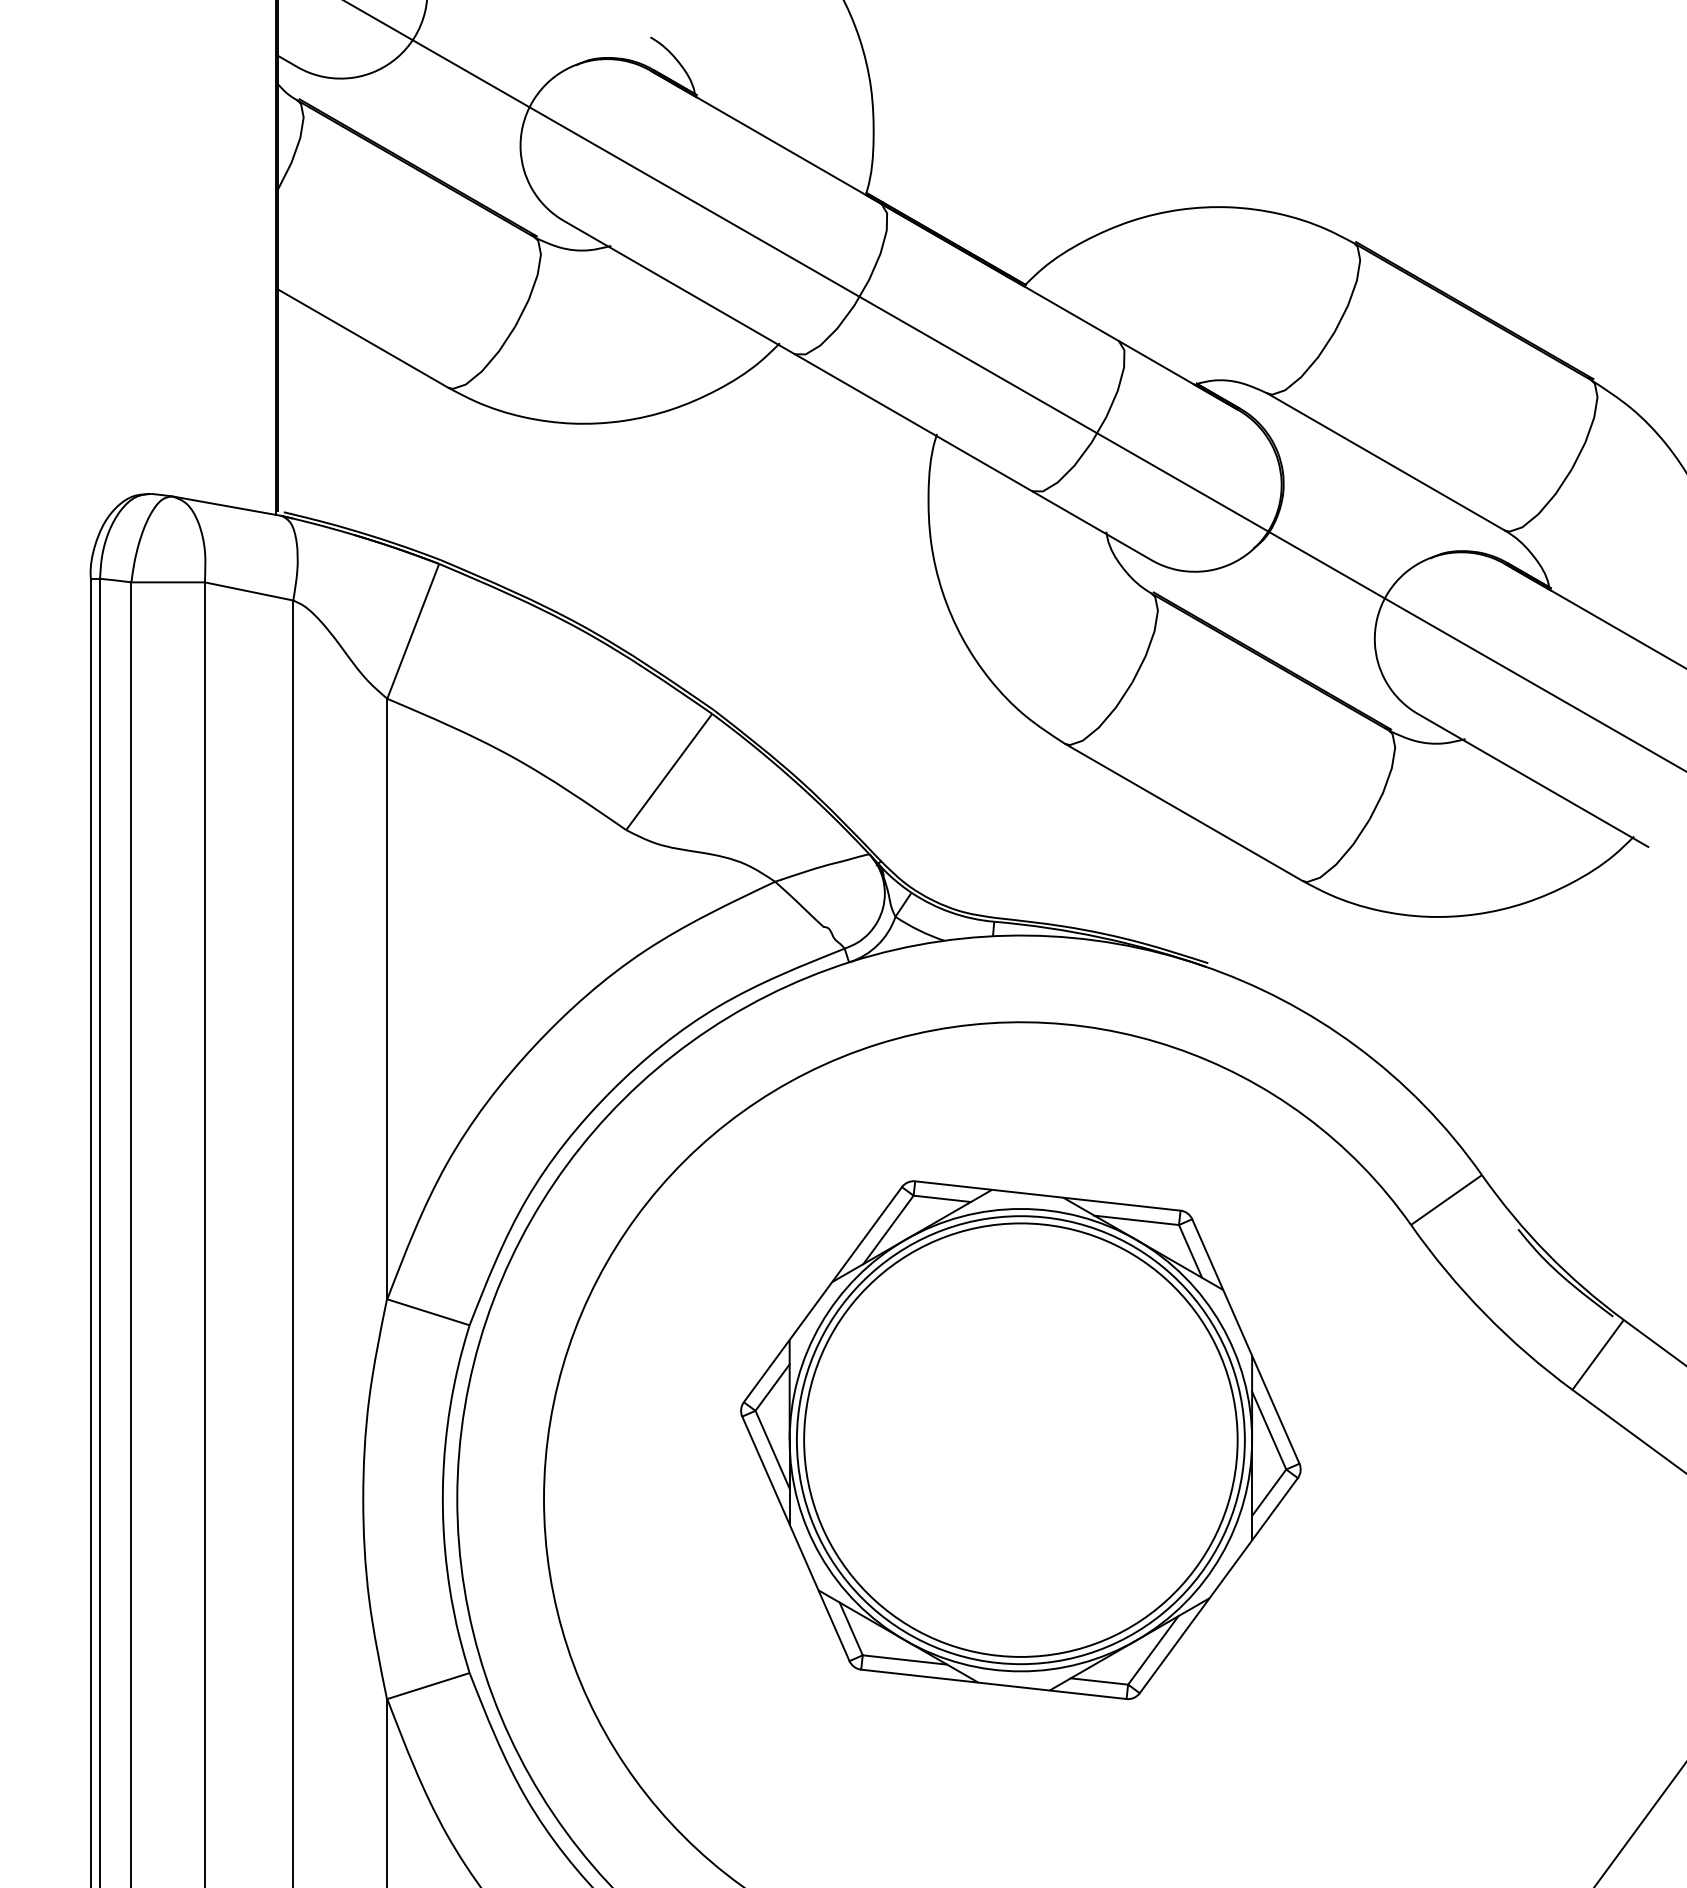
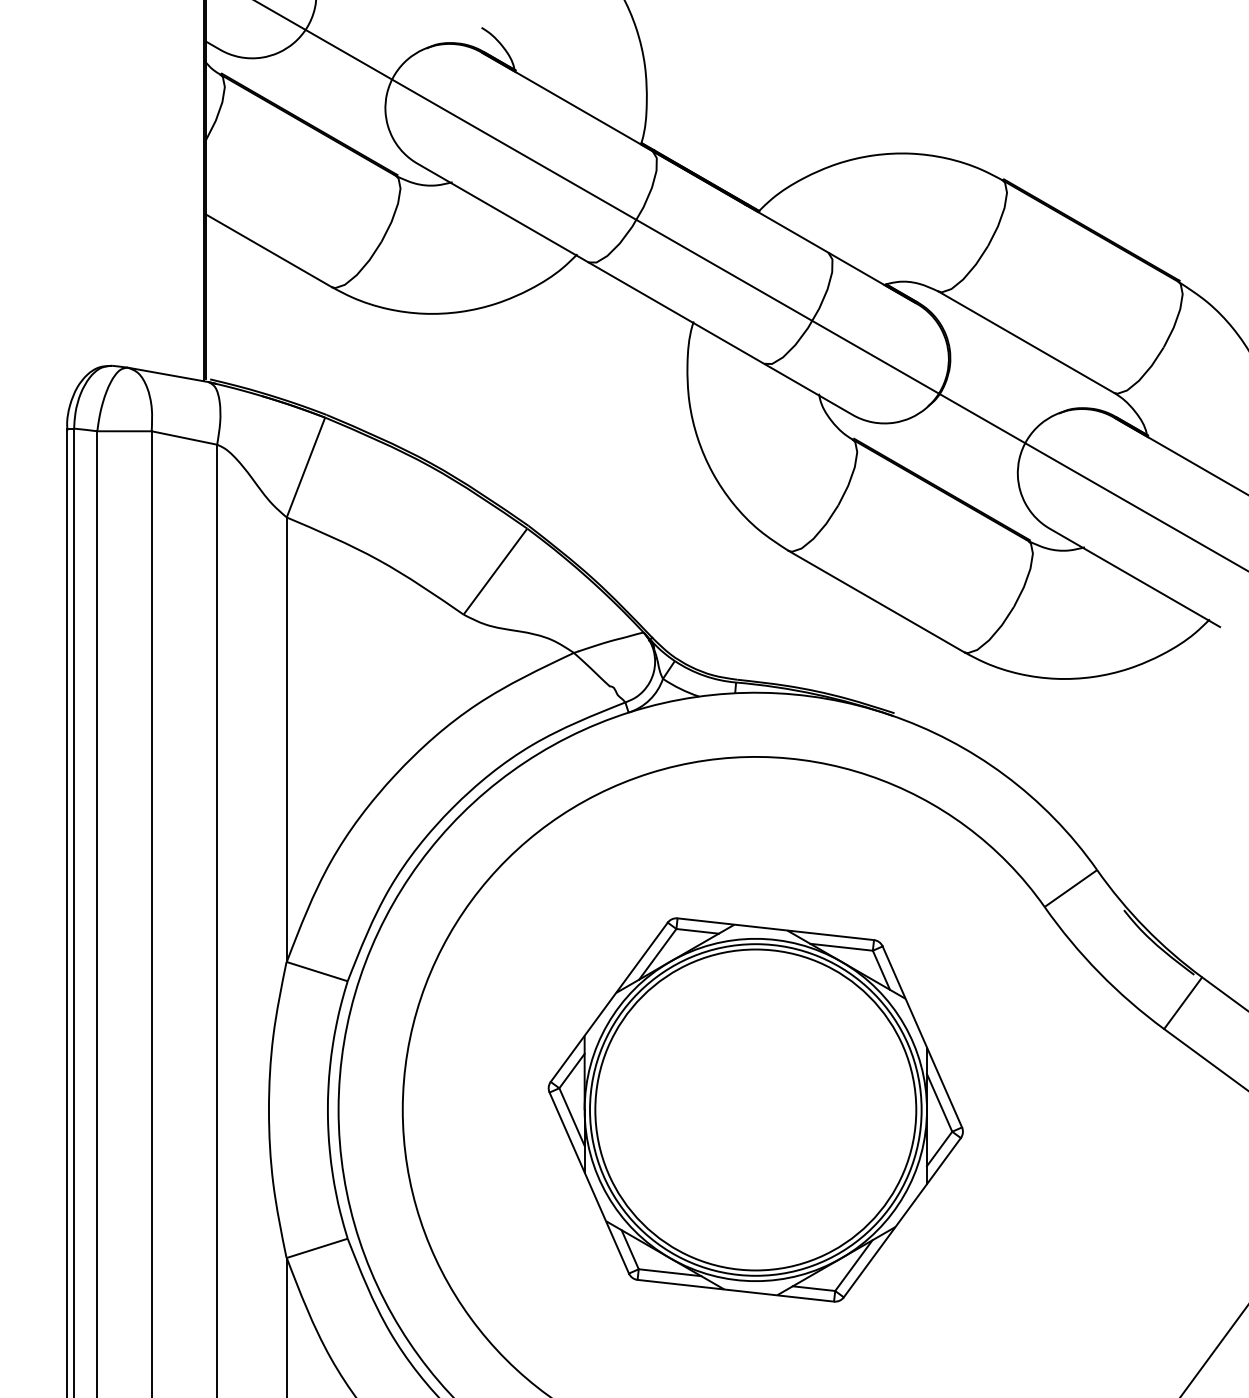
part: (1020, 1439) -> (755, 1109), moved

